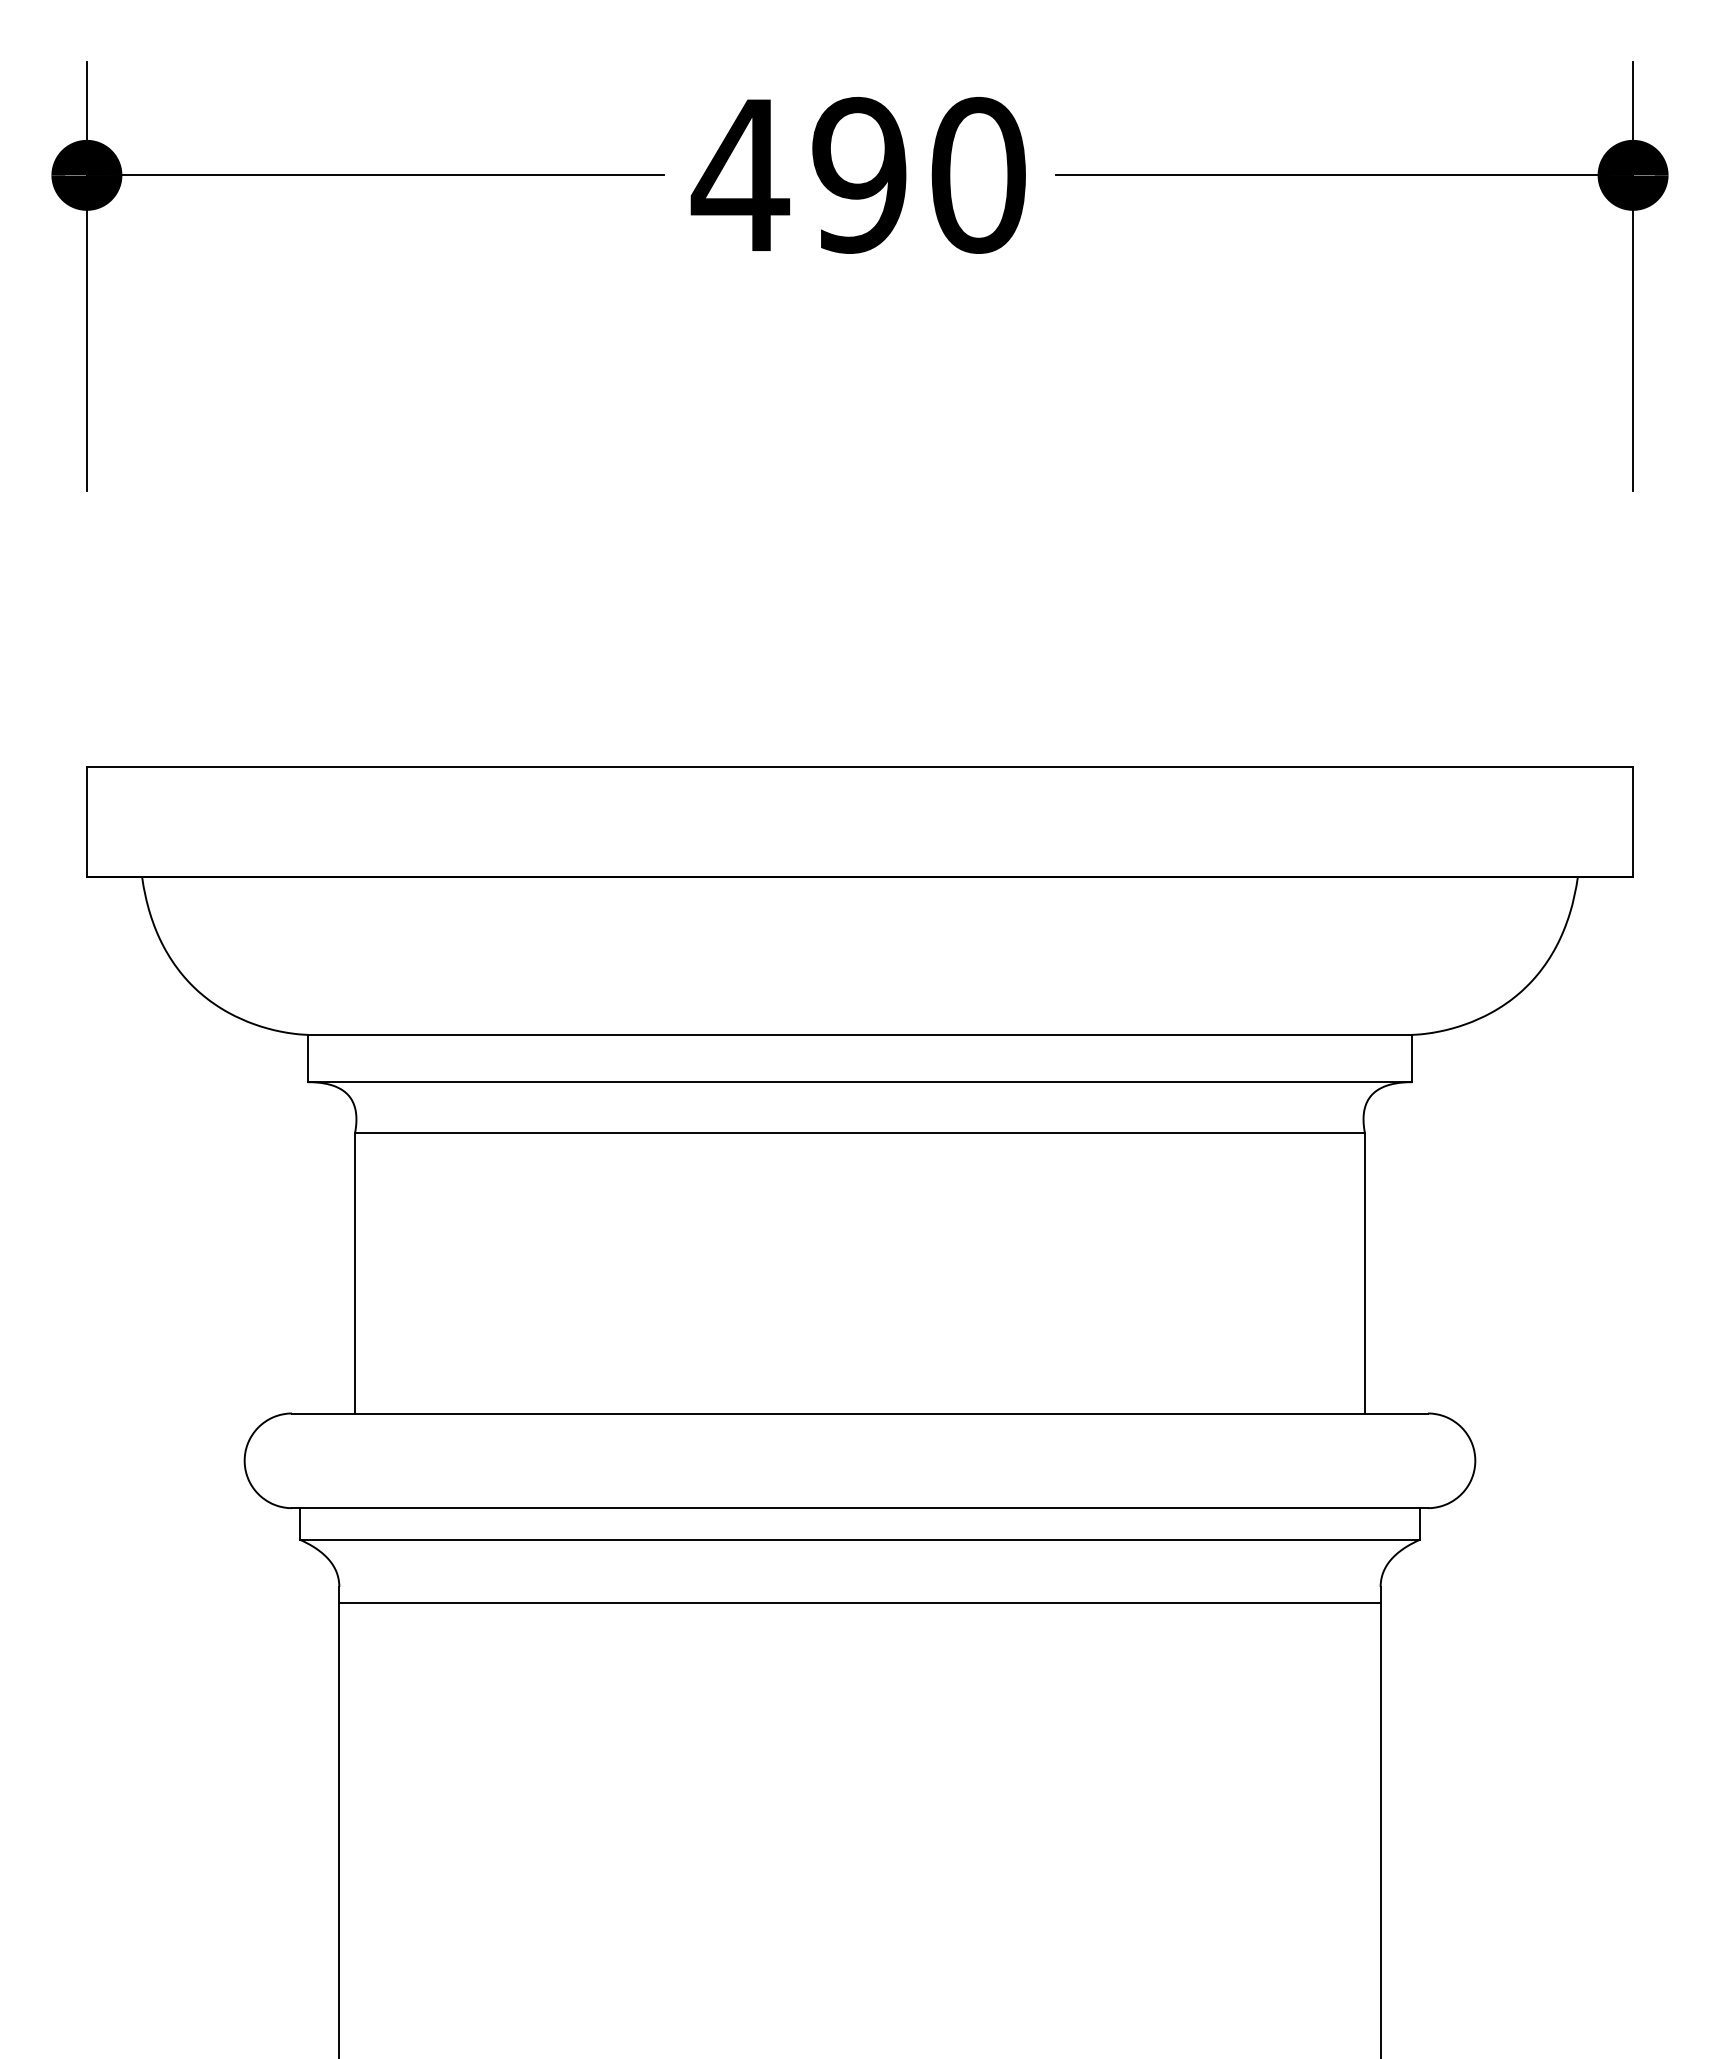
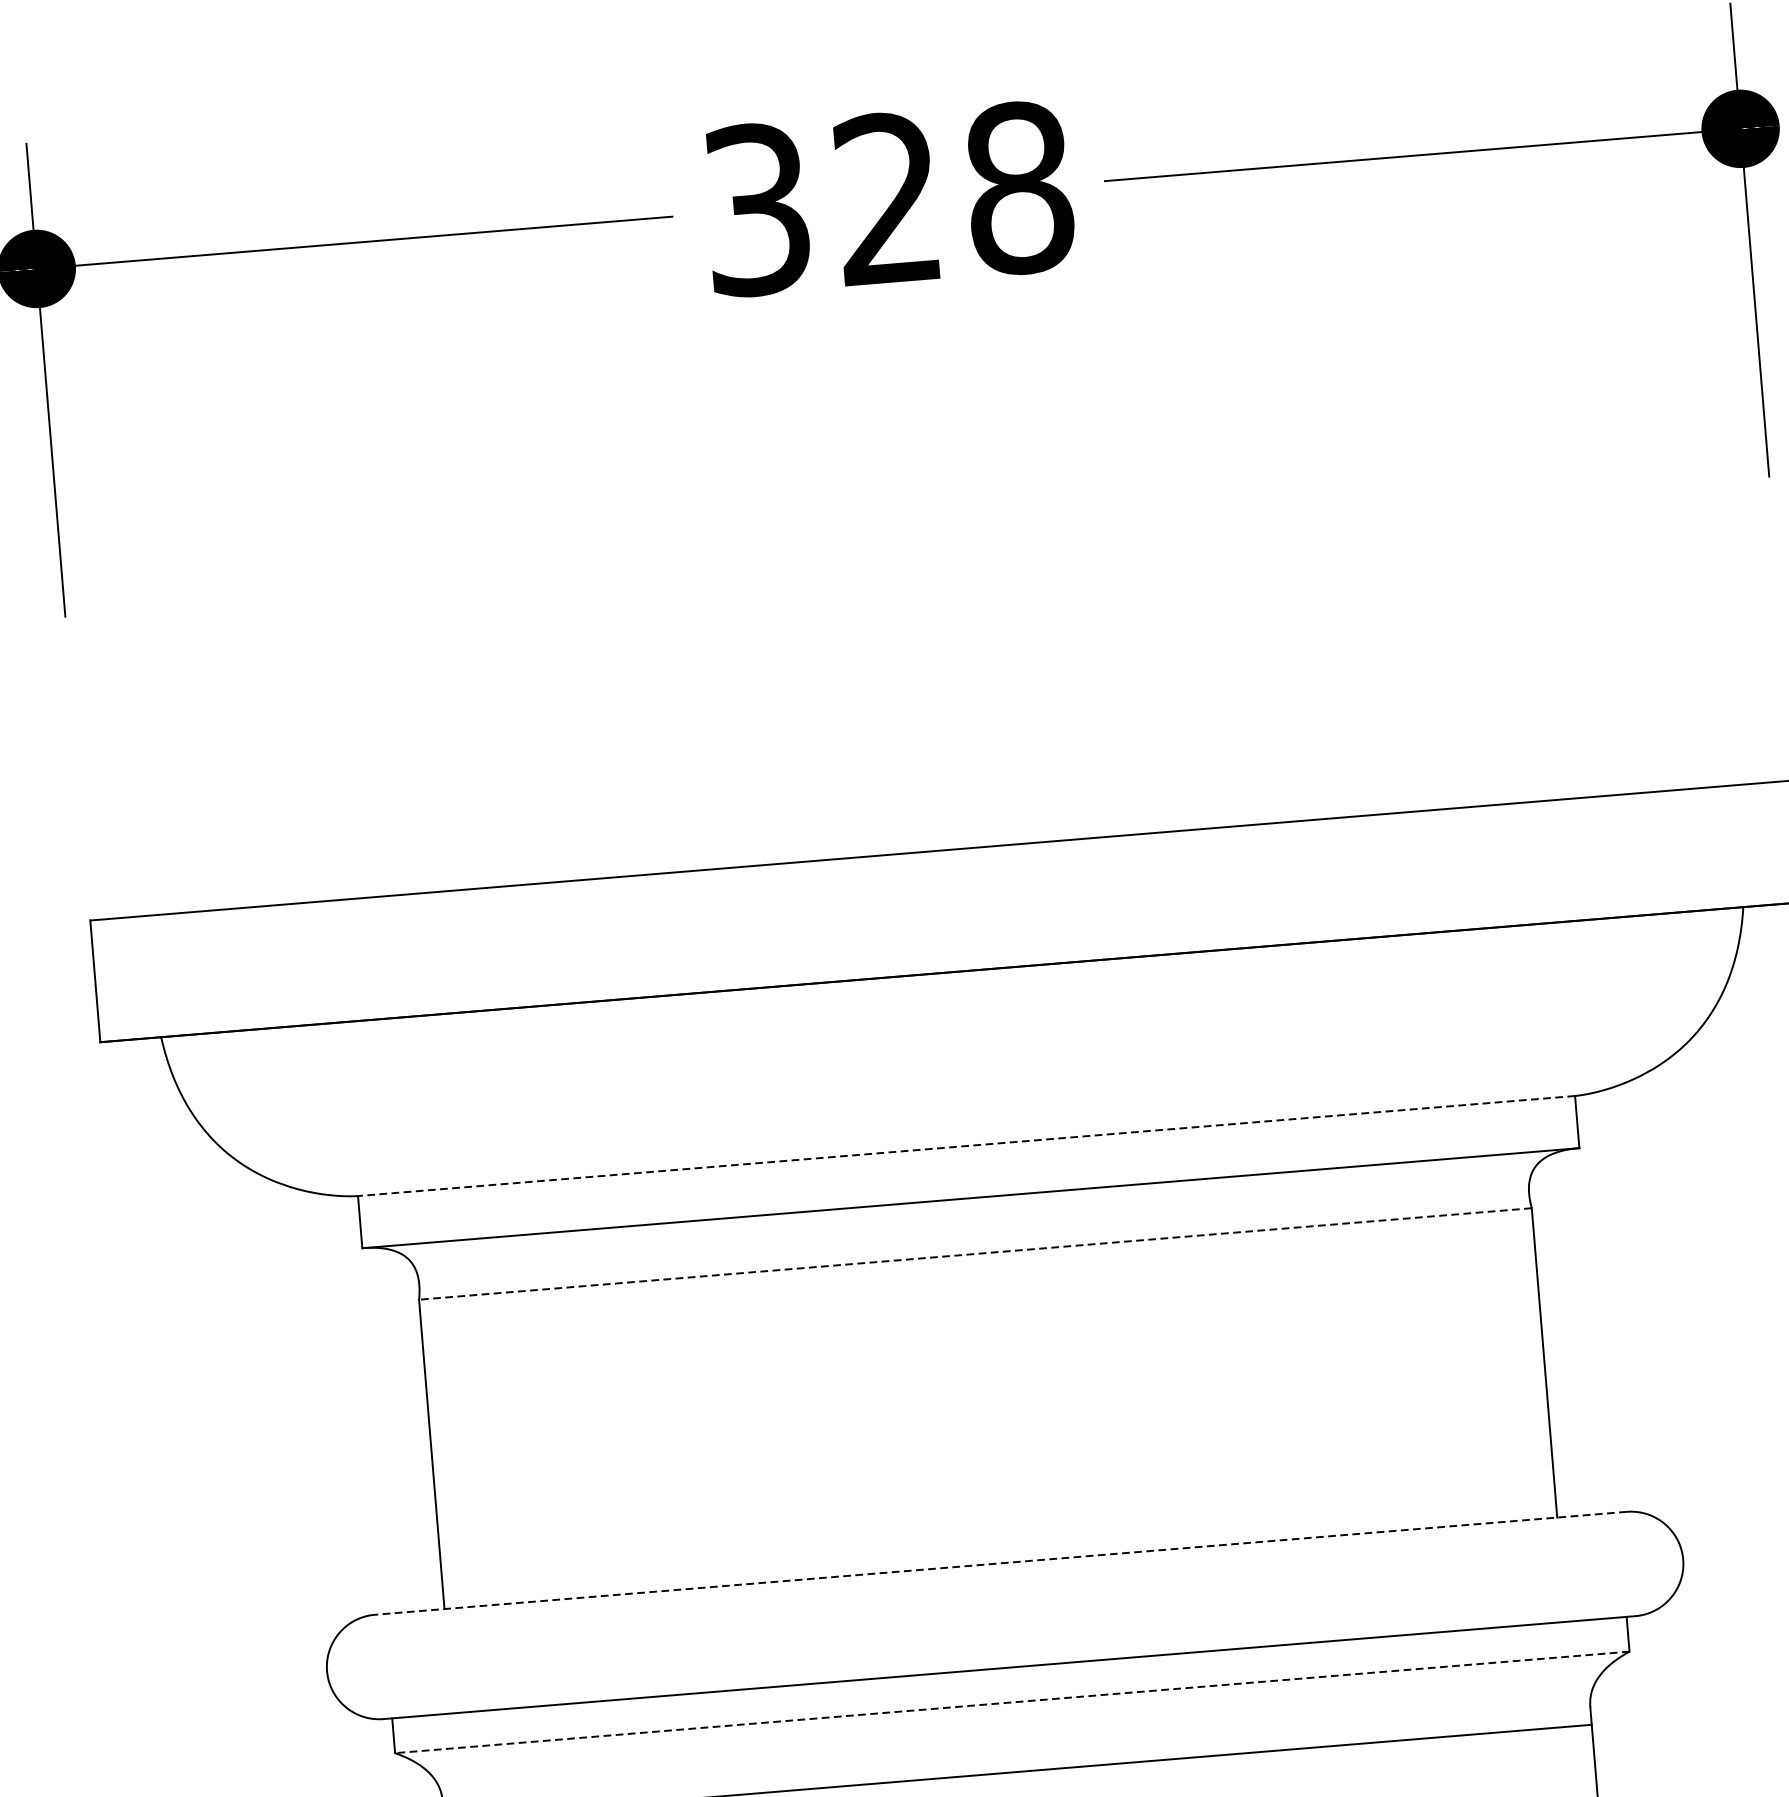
text: (857, 174) -> (885, 198), 490 -> 328
line: (859, 1034) -> (965, 1145), solid -> dashed
line: (860, 1132) -> (975, 1253), solid -> dashed
line: (860, 1413) -> (1001, 1563), solid -> dashed
line: (859, 1539) -> (1011, 1702), solid -> dashed

